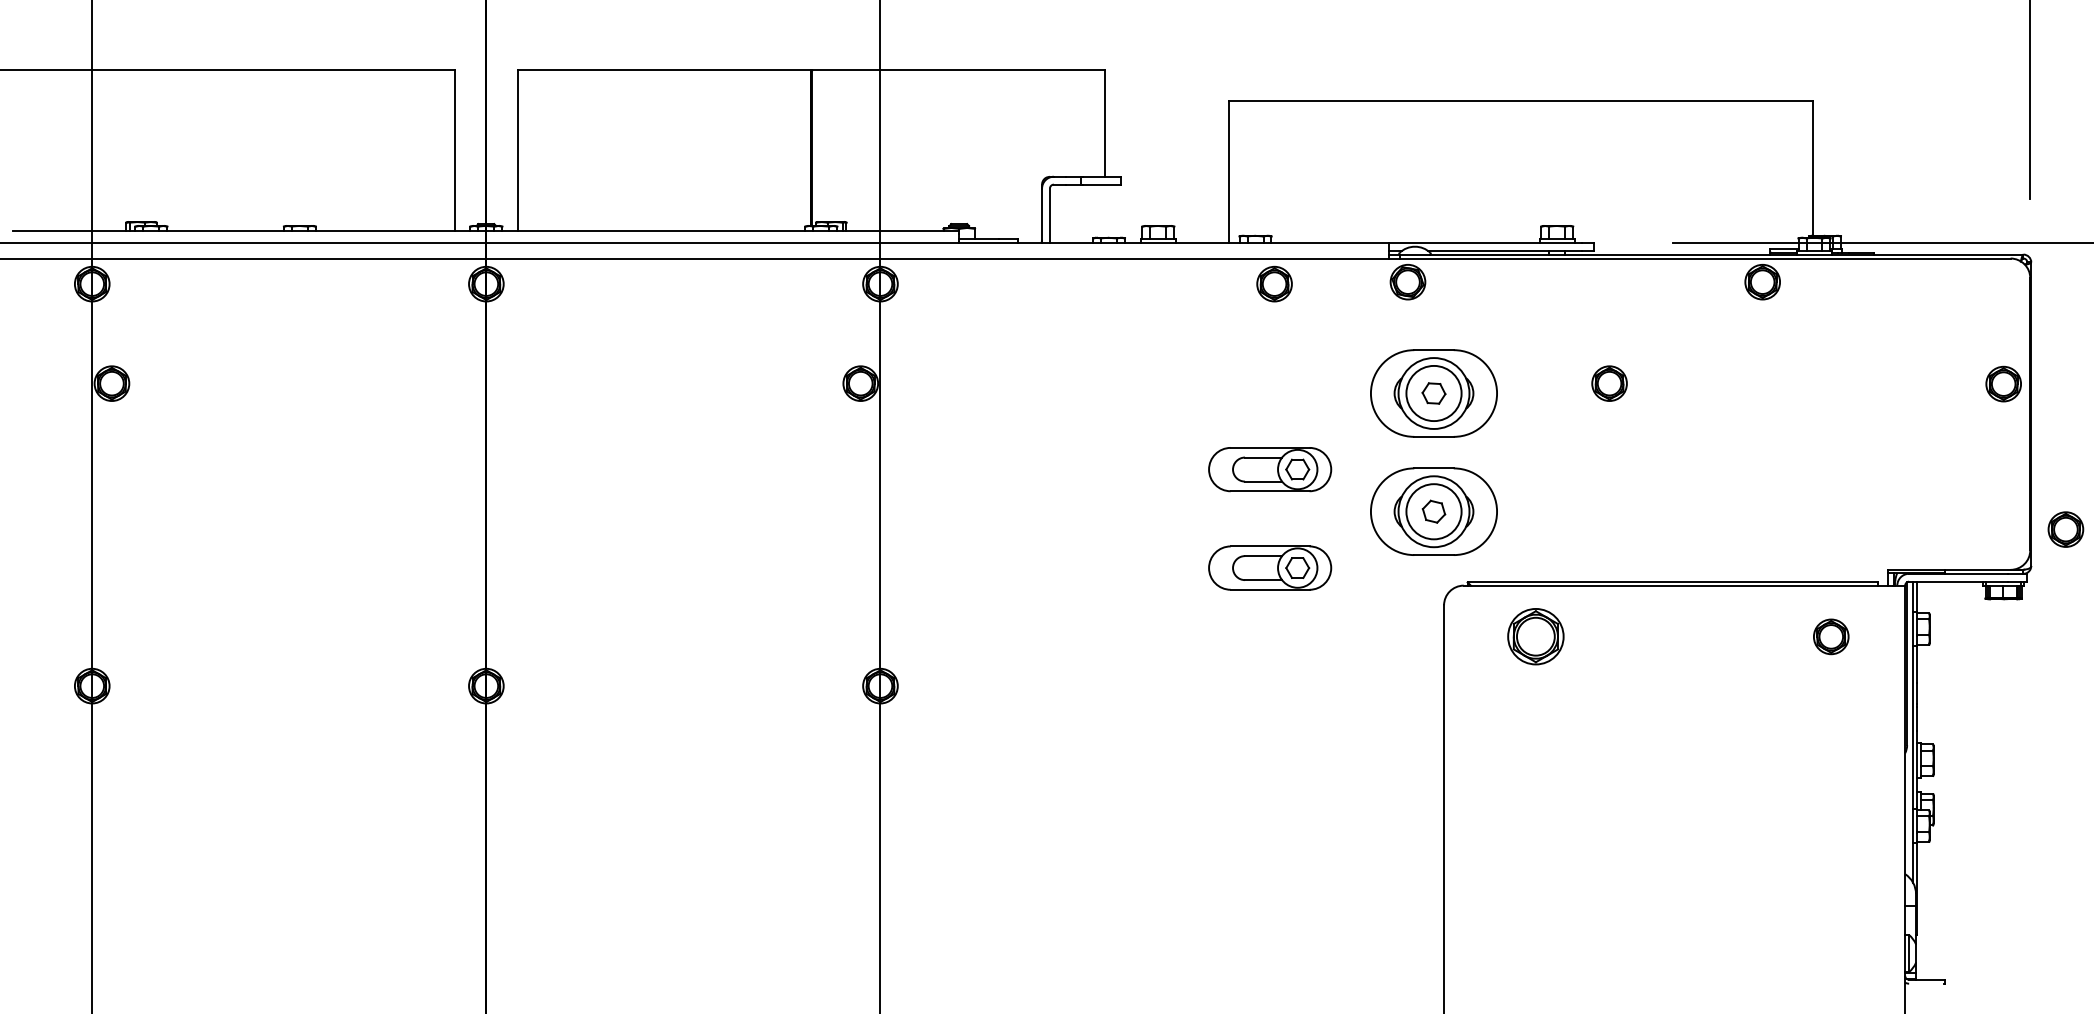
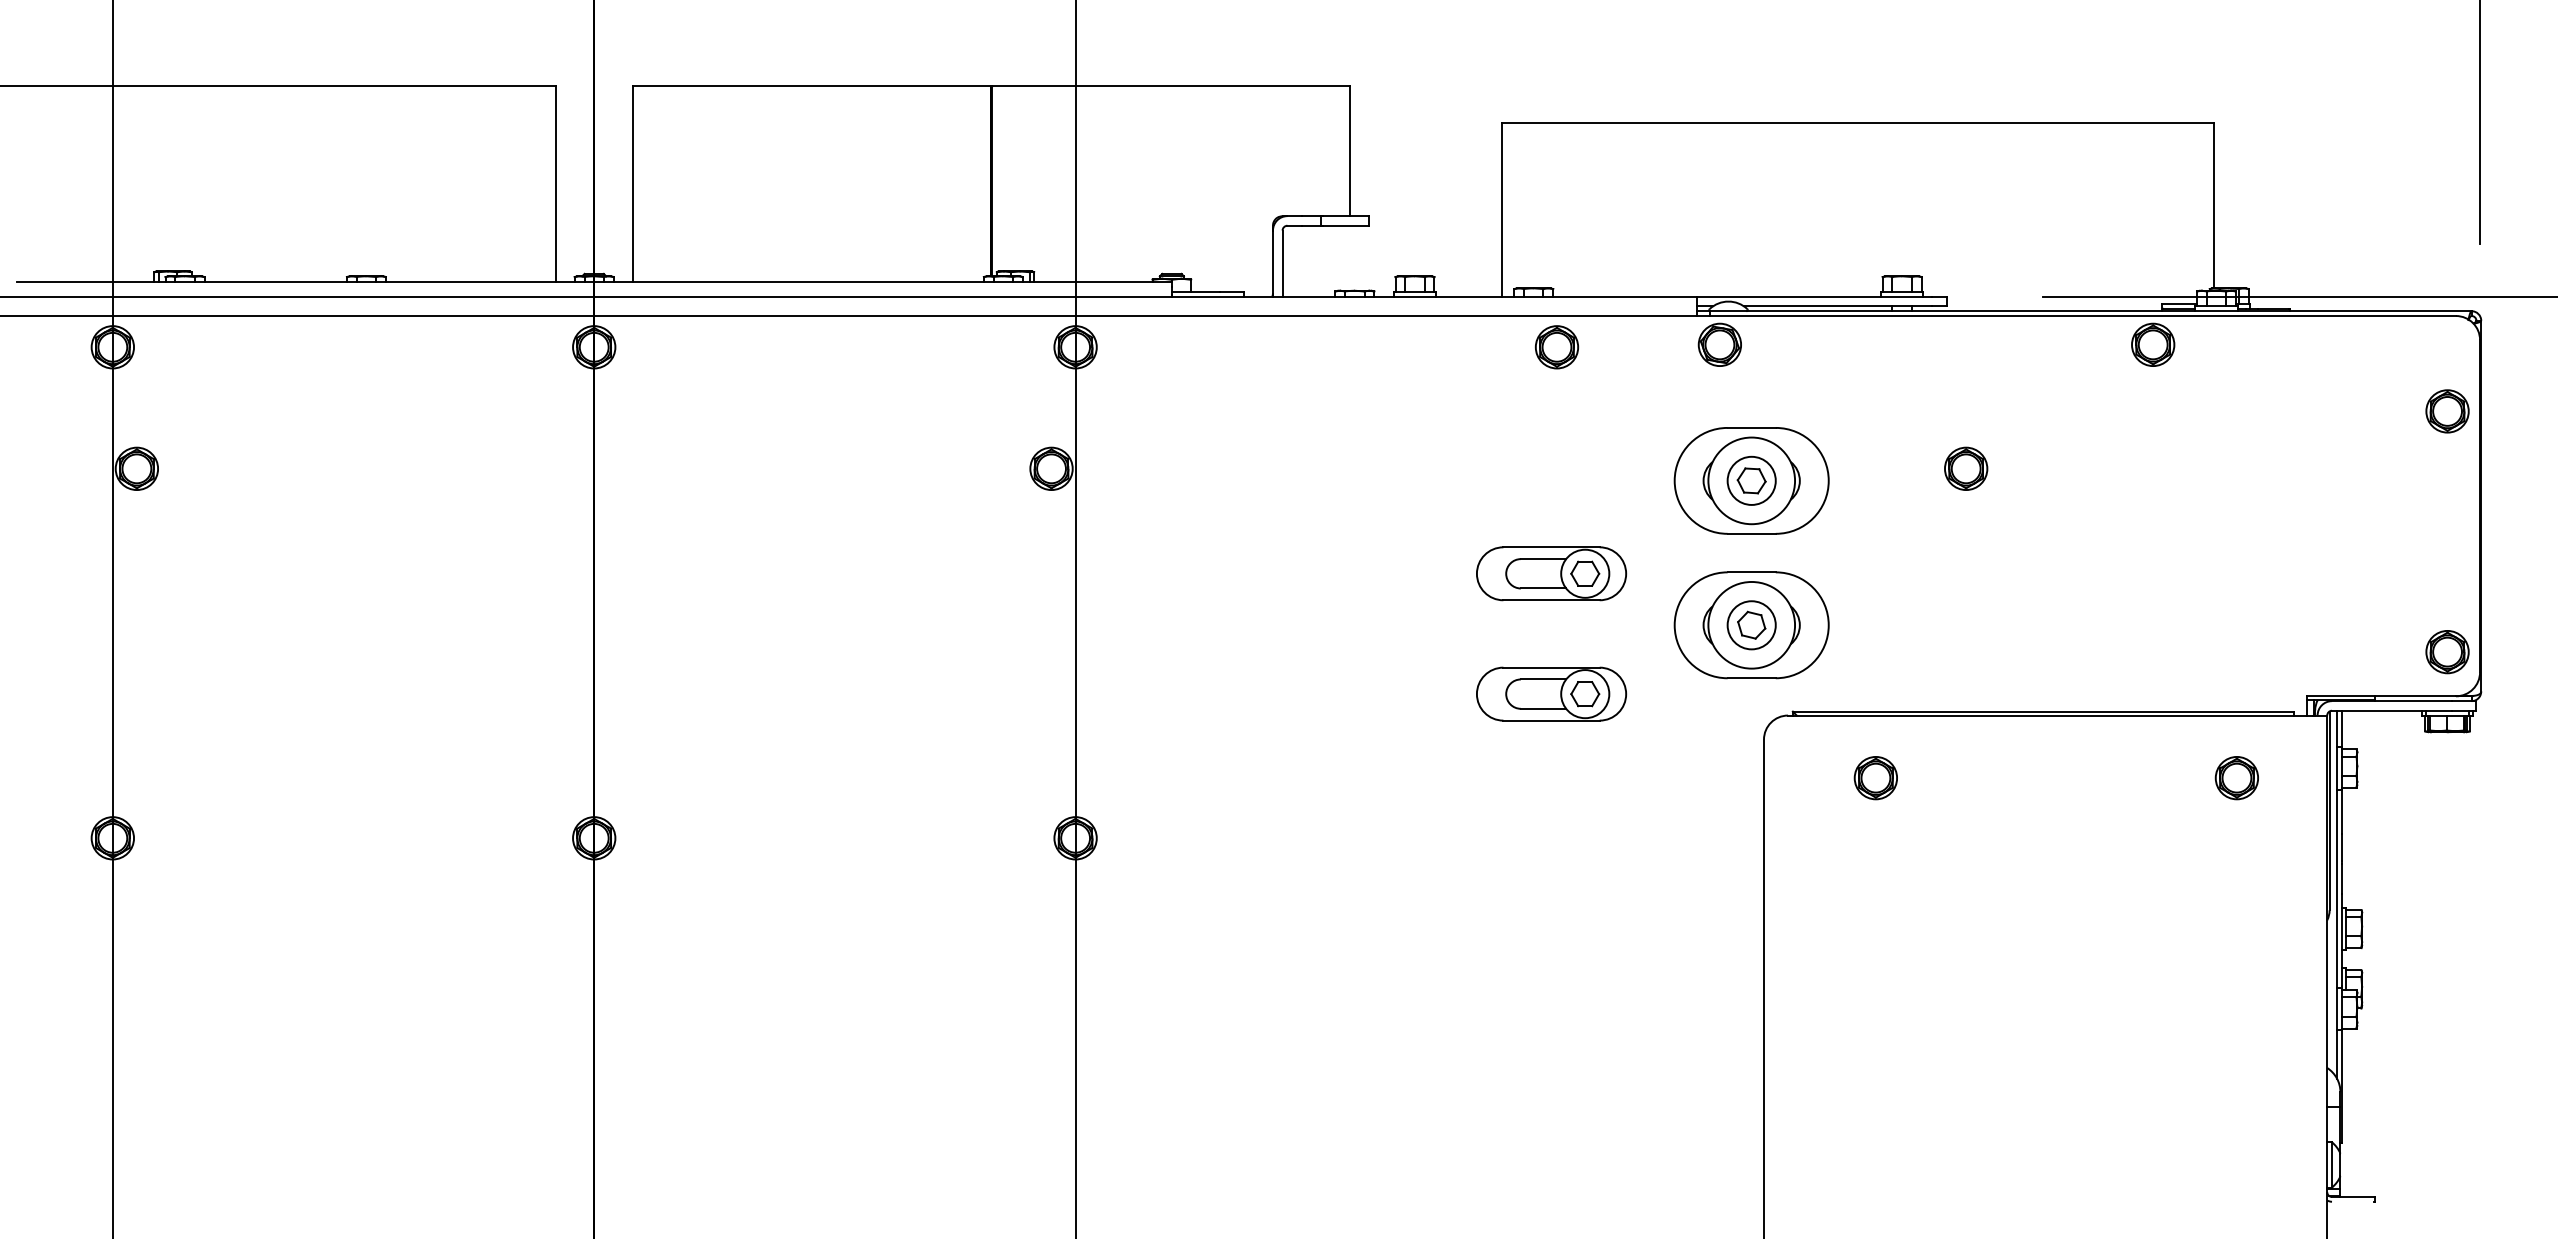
part: (2003, 384) -> (2447, 411), moved
circle: (1433, 393) -> (1751, 480), size x0.71
circle: (1433, 511) -> (1751, 625), size x0.71
part: (2065, 529) -> (2447, 652), moved
part: (1535, 637) -> (1875, 778), size x0.62

